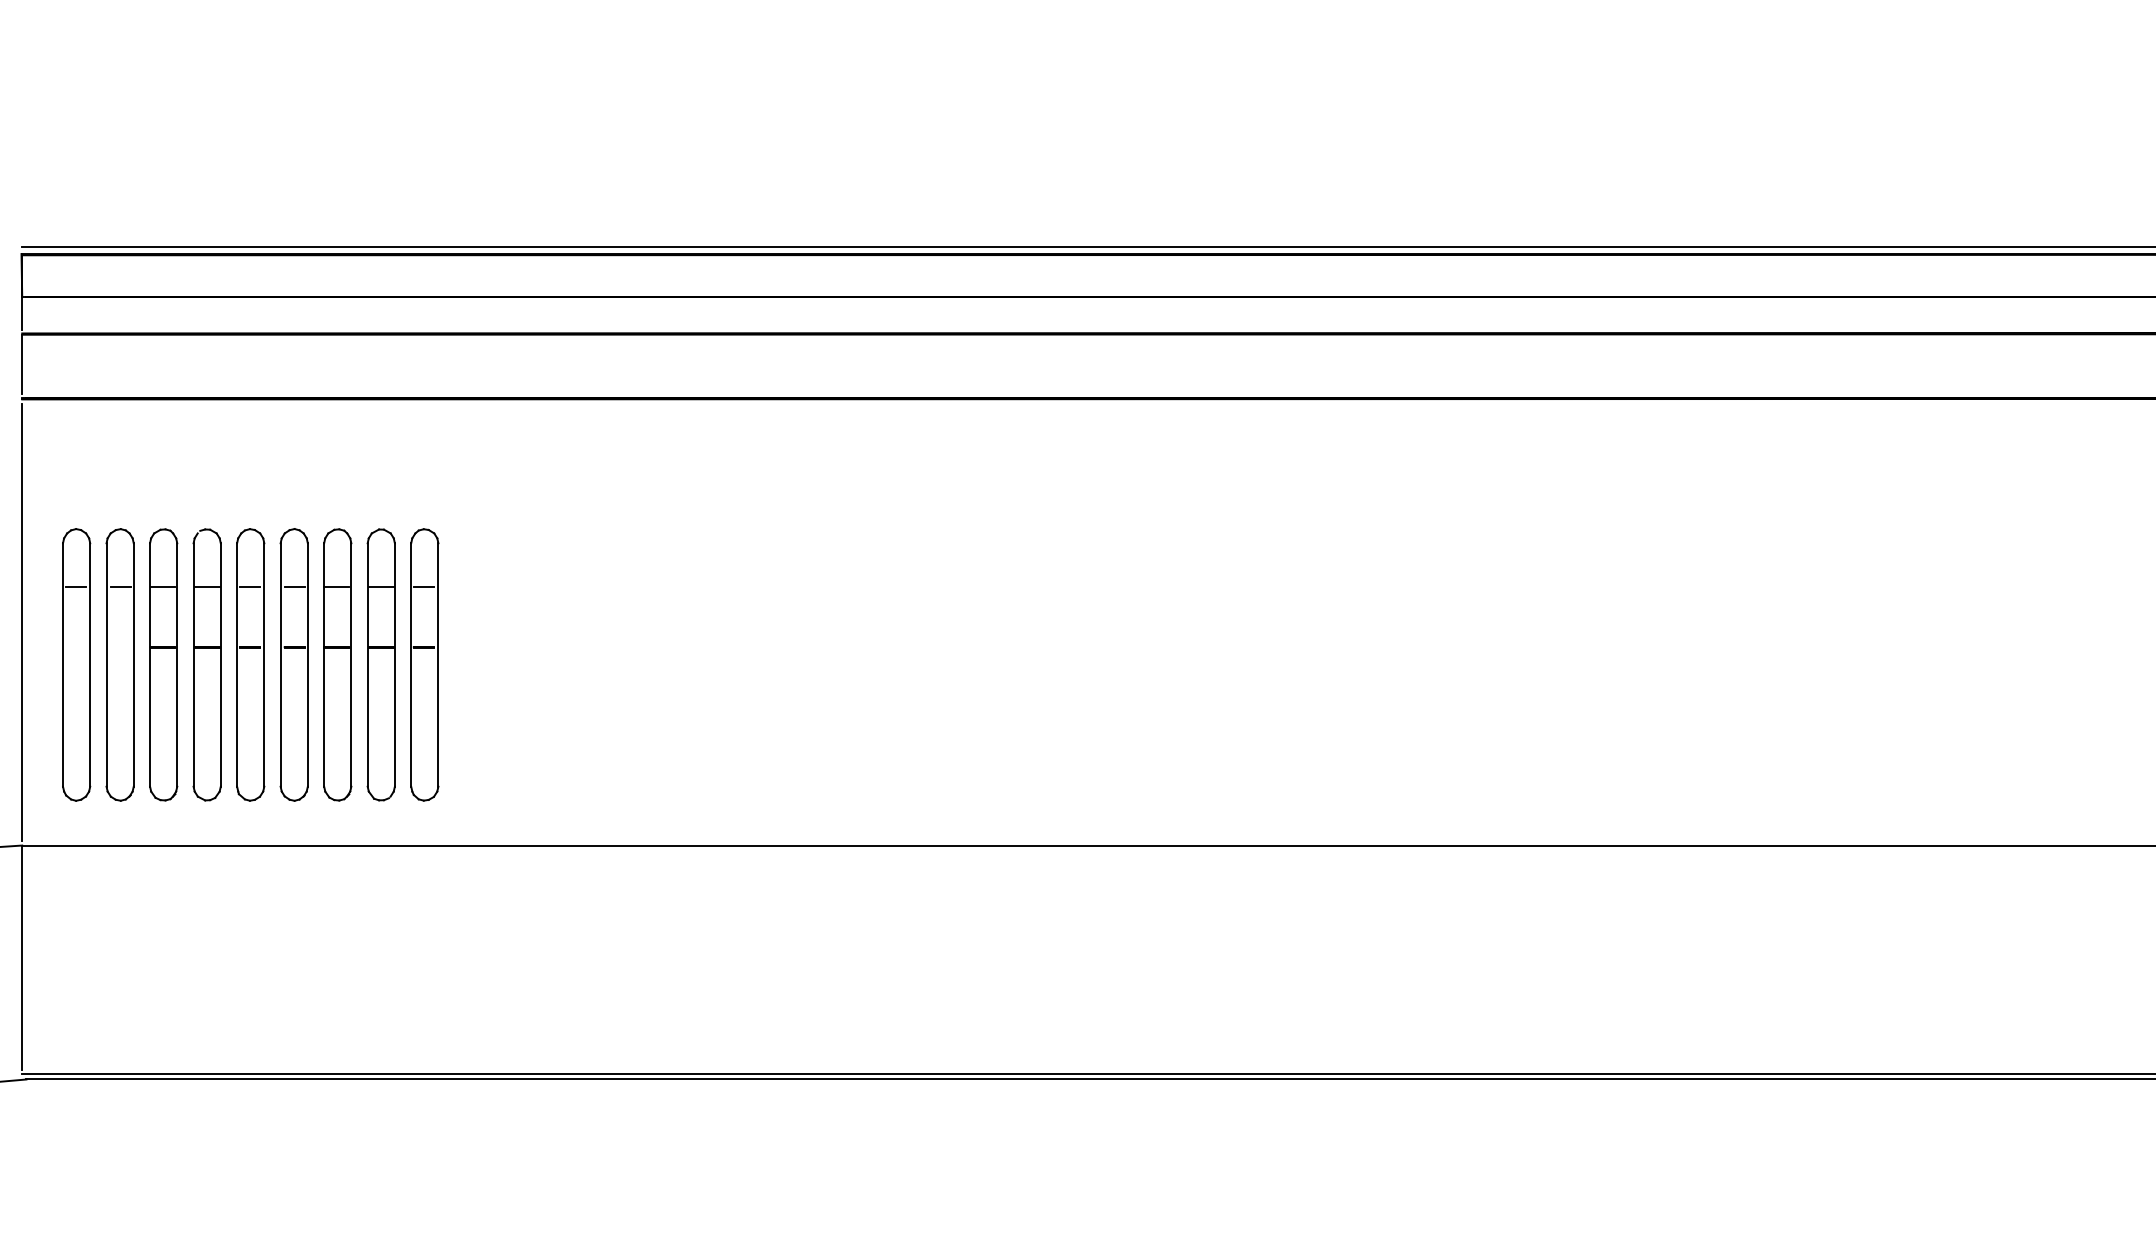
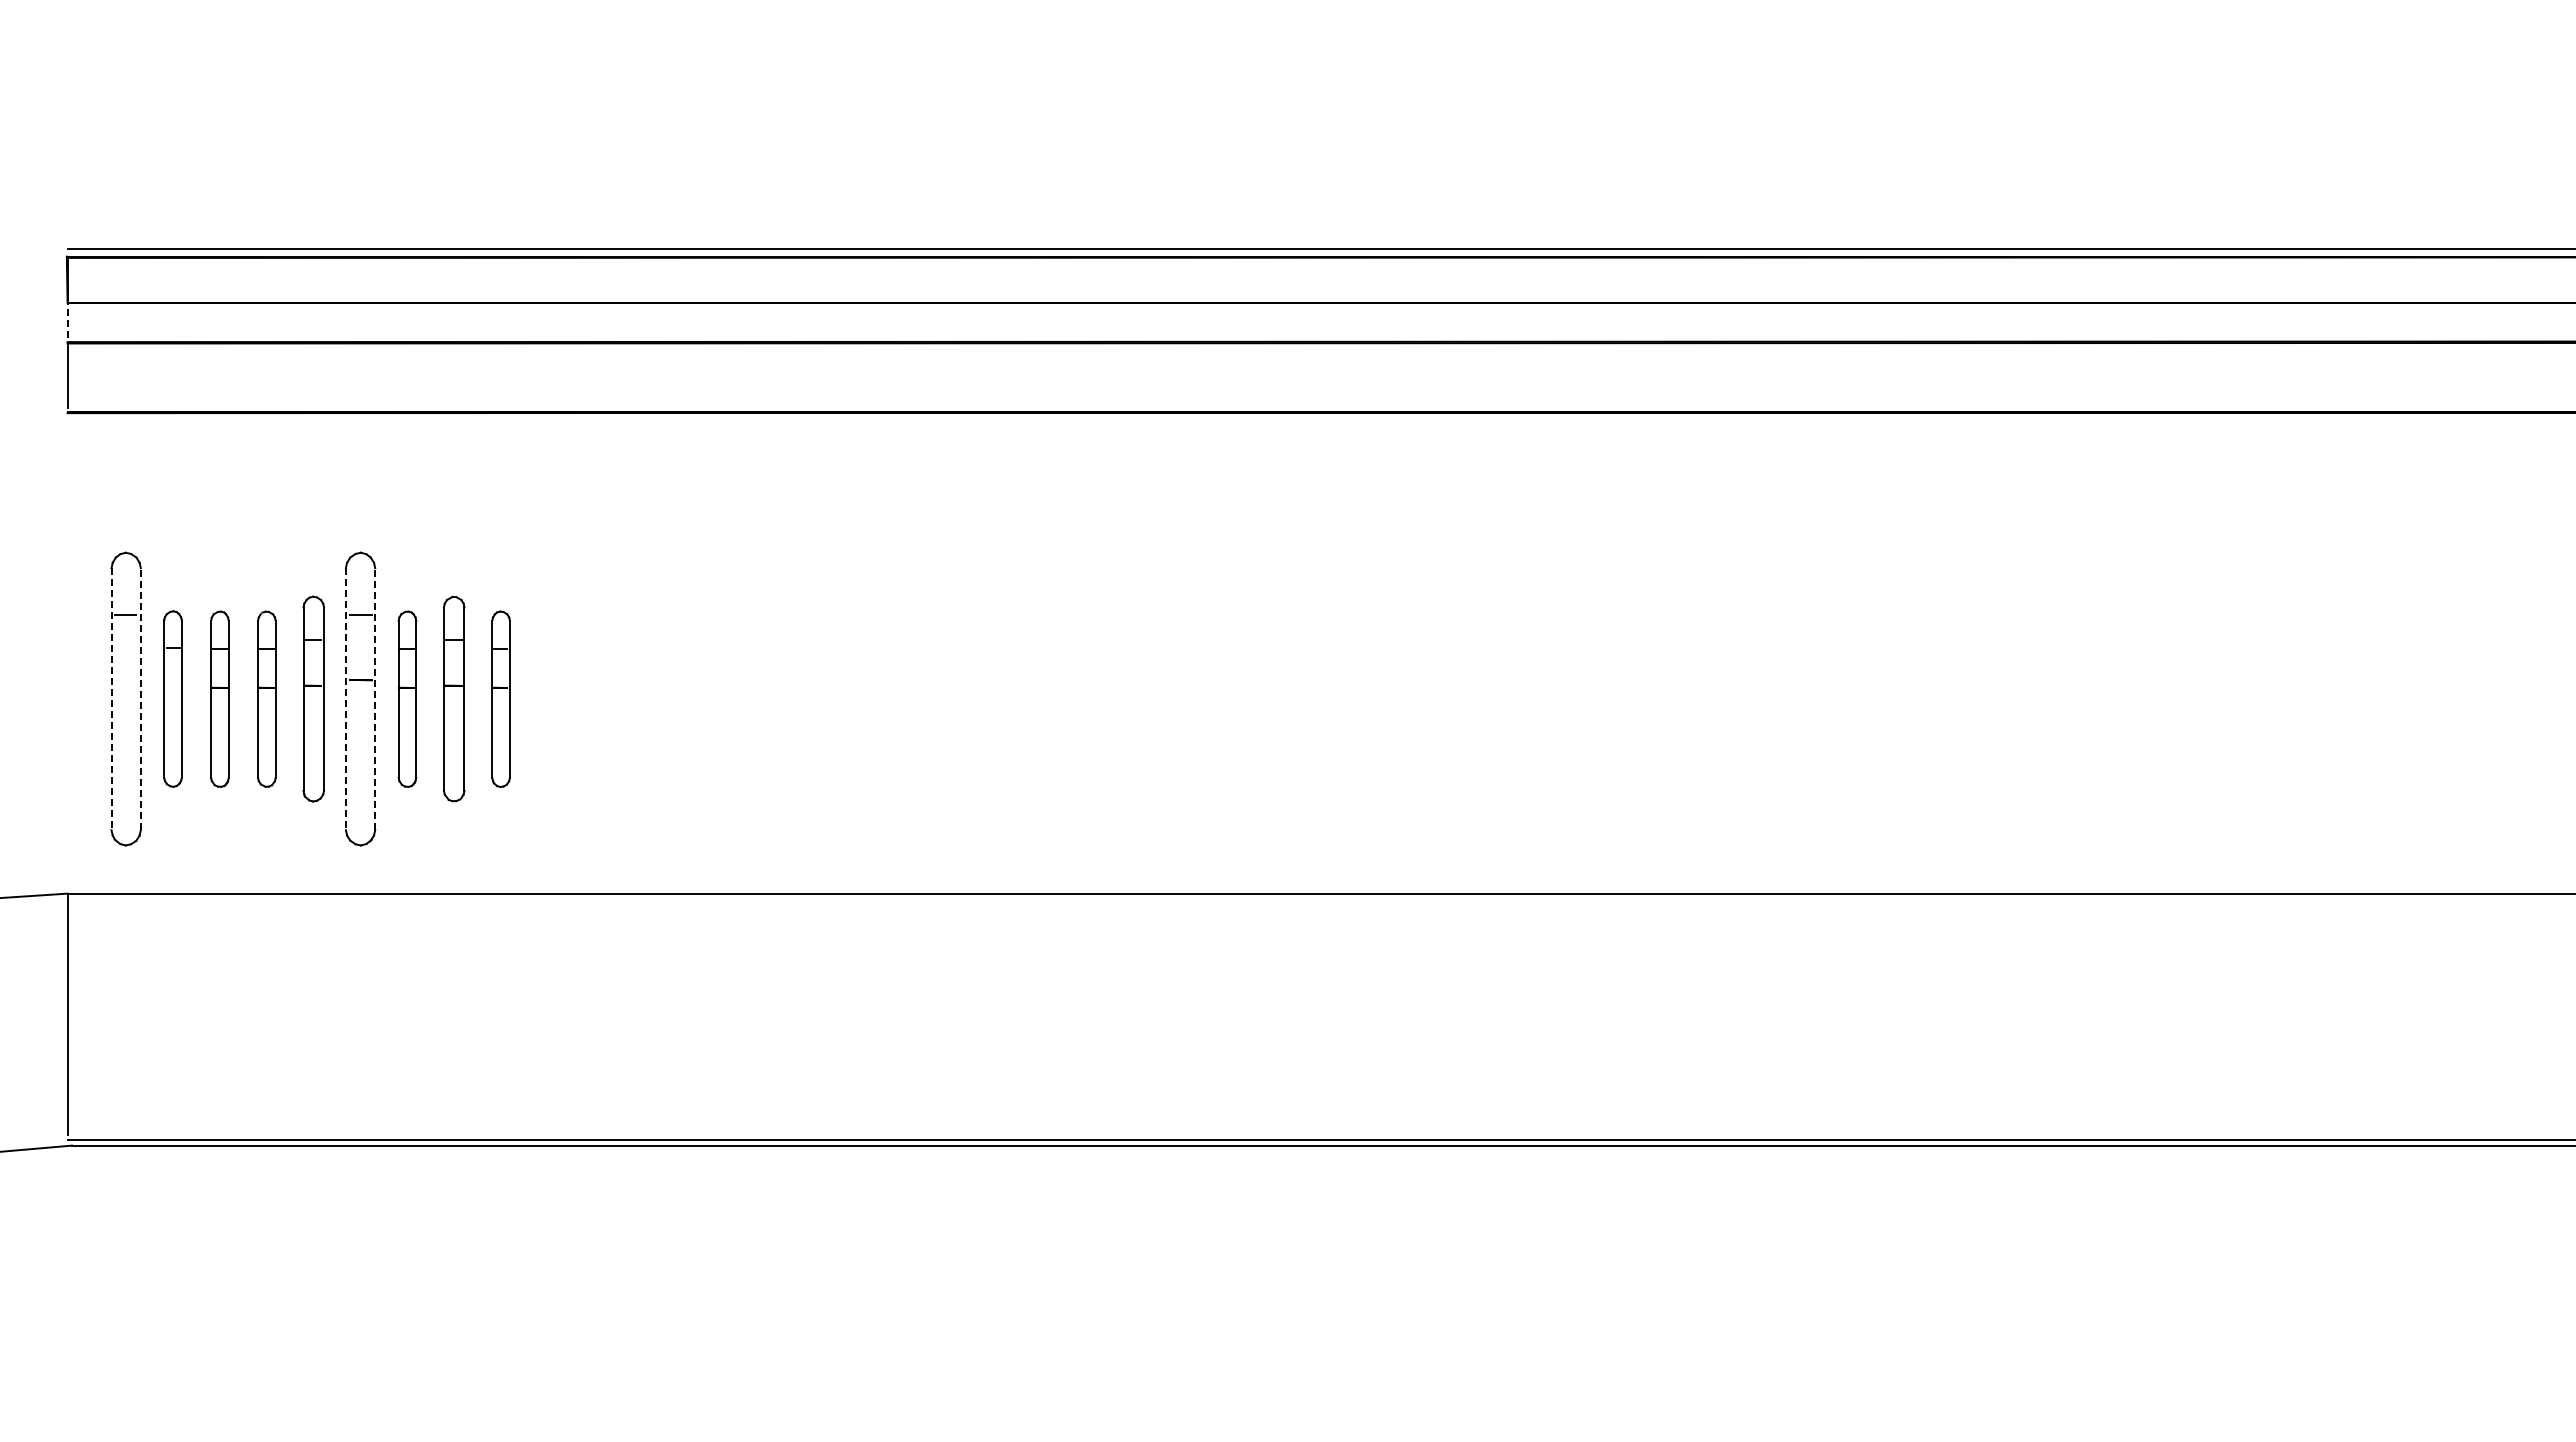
line: (22, 313) -> (67, 320), solid -> dashed
line: (22, 622) -> (67, 653), removed
line: (89, 664) -> (140, 698), solid -> dashed
part: (119, 664) -> (172, 698), size x0.6
part: (250, 664) -> (313, 698), size x0.7
line: (308, 664) -> (375, 698), solid -> dashed
part: (380, 664) -> (453, 698), size x0.7
line: (62, 665) -> (111, 699), solid -> dashed
part: (163, 665) -> (219, 699), size x0.6
part: (206, 665) -> (266, 699), size x0.6
line: (280, 665) -> (345, 699), solid -> dashed
part: (337, 665) -> (407, 699), size x0.6
part: (424, 665) -> (500, 699), size x0.6

